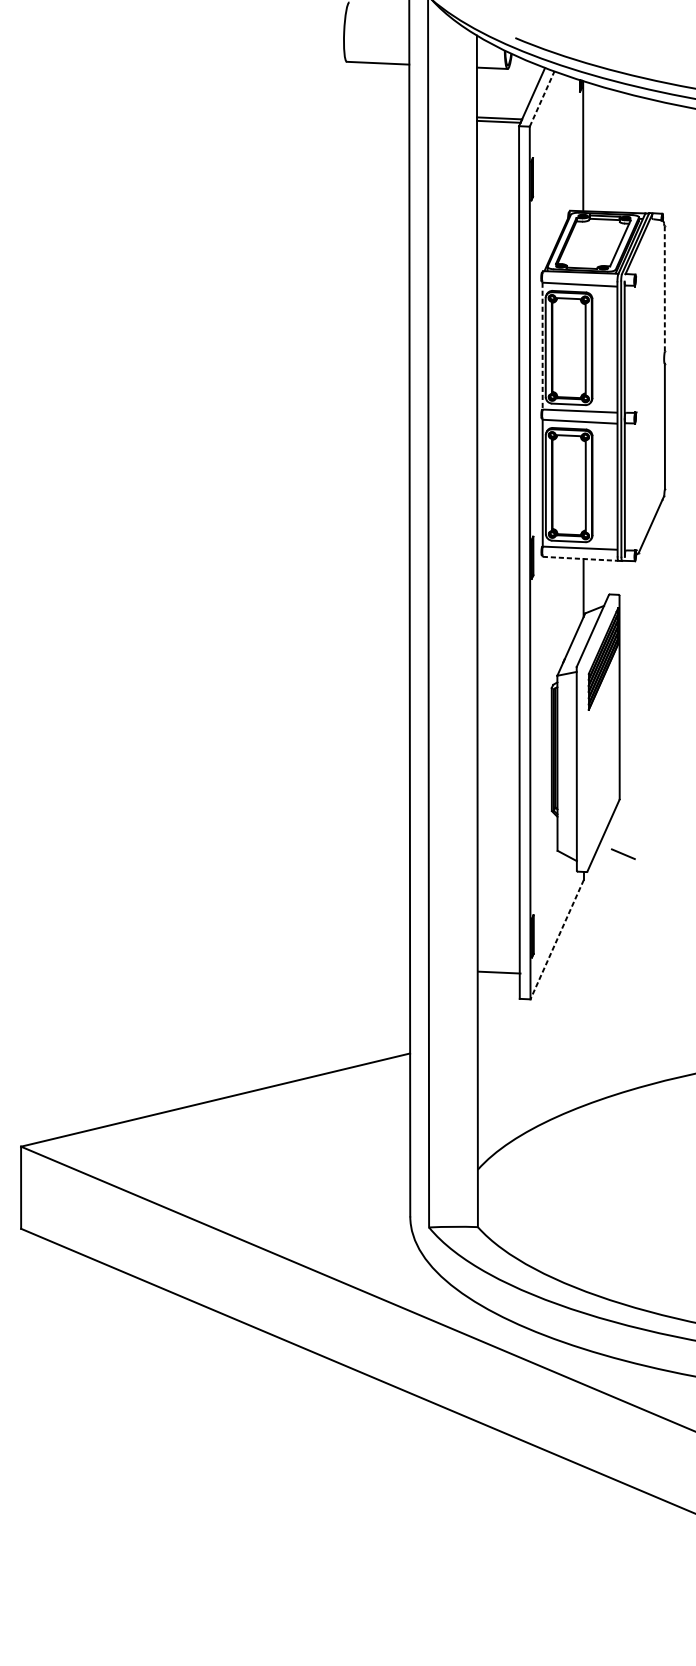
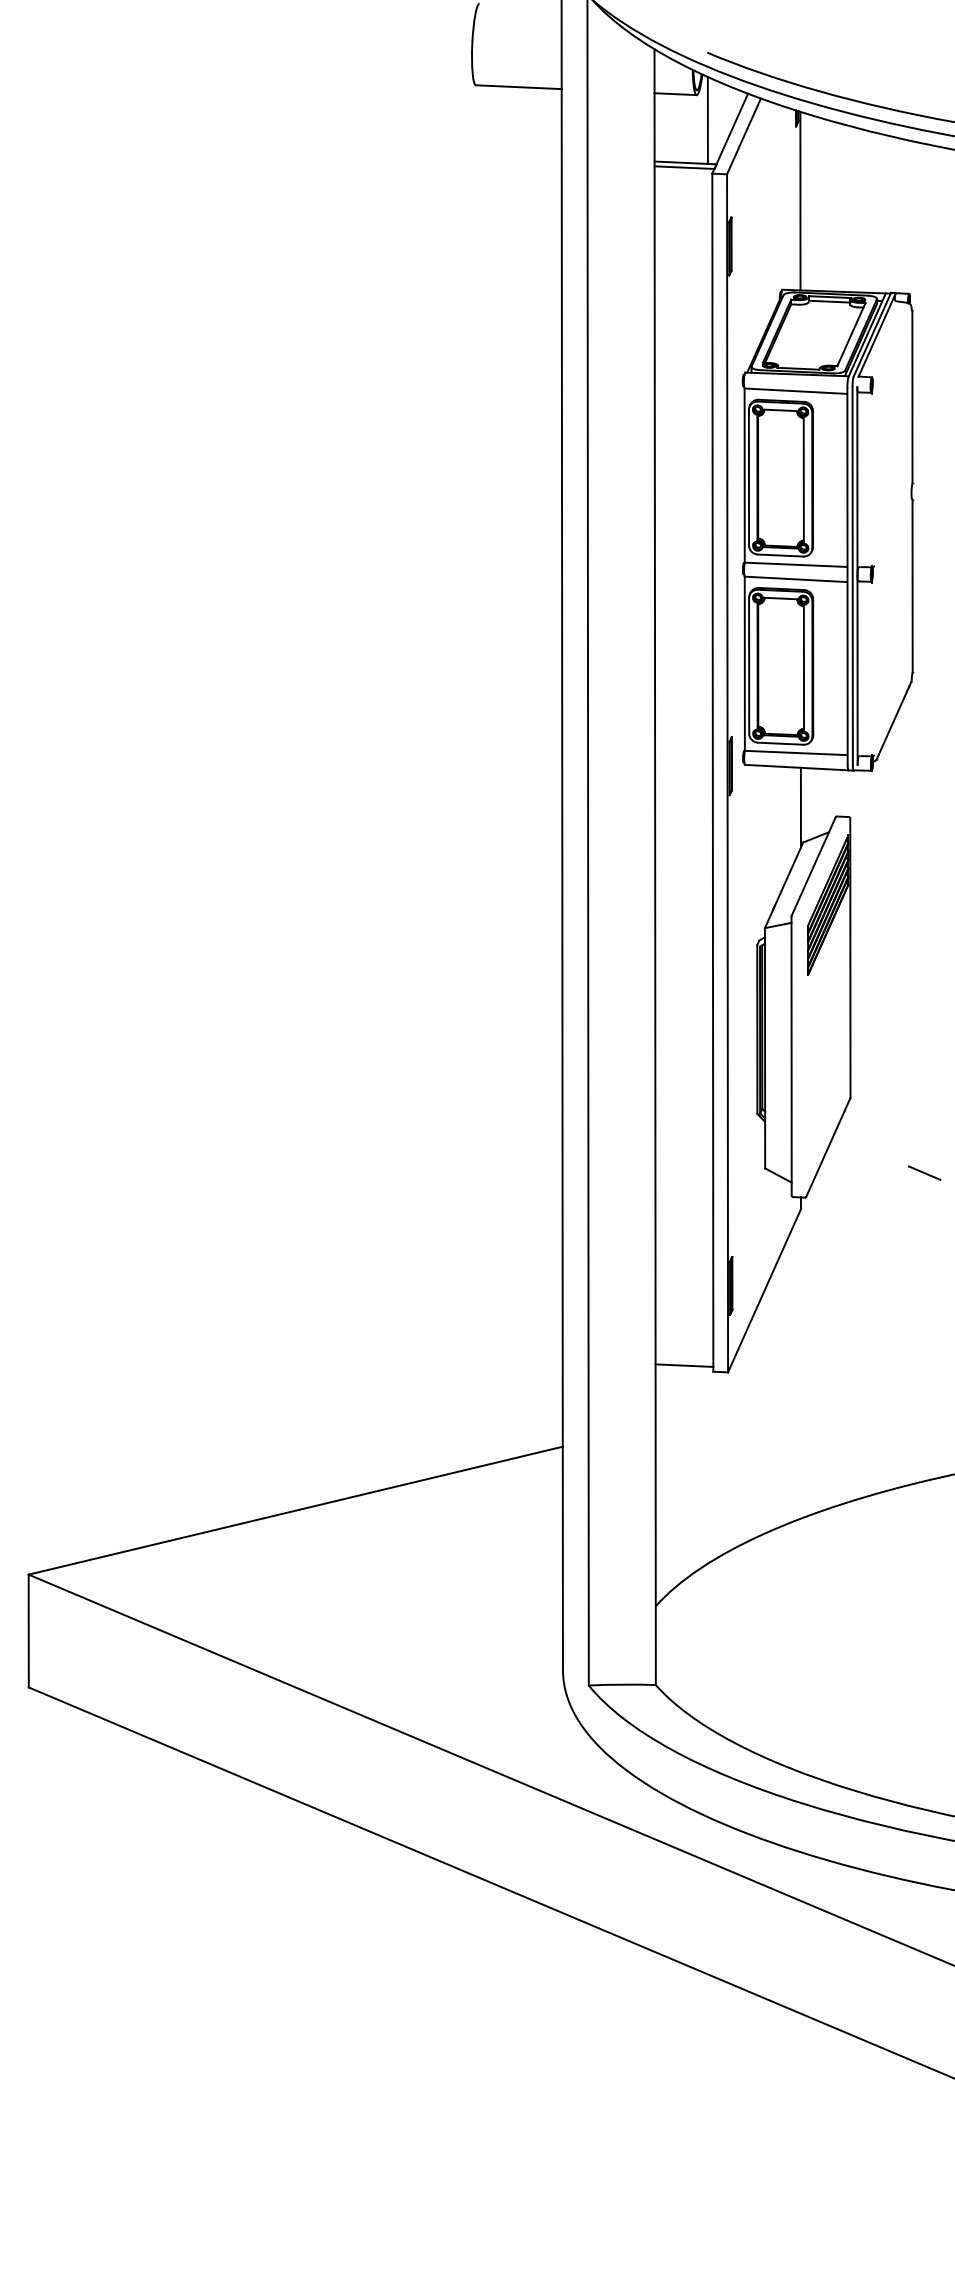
line: (515, 87) -> (707, 120), added
line: (542, 99) -> (744, 136), dashed -> solid
line: (664, 288) -> (912, 396), dashed -> solid
line: (542, 346) -> (744, 476), dashed -> solid
line: (580, 558) -> (796, 767), dashed -> solid
line: (623, 853) -> (924, 1172), moved
line: (557, 939) -> (764, 1290), dashed -> solid
line: (499, 972) -> (684, 1365), moved

